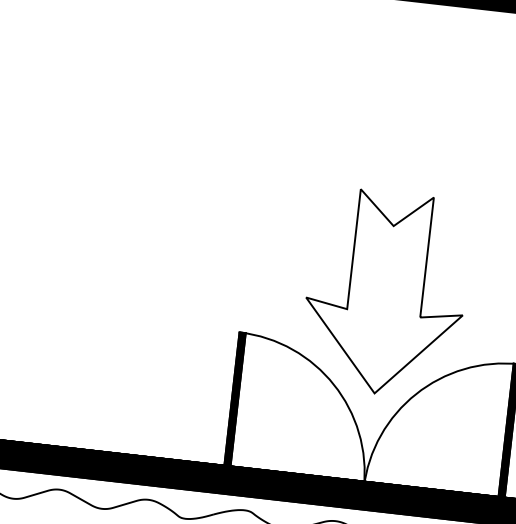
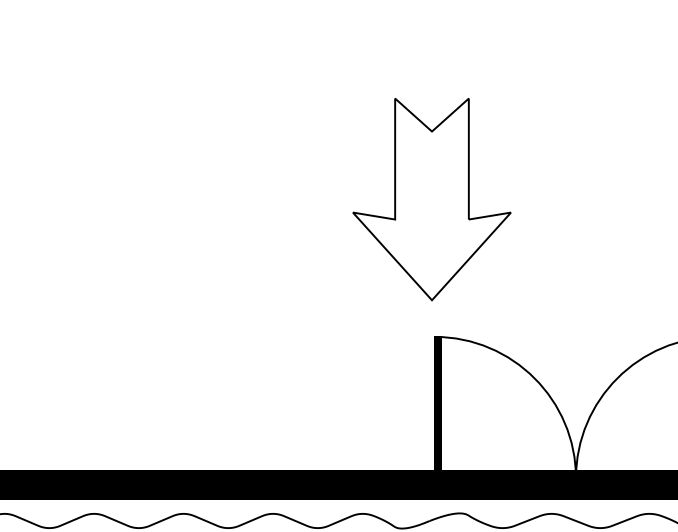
part: (385, 293) -> (431, 199), moved

